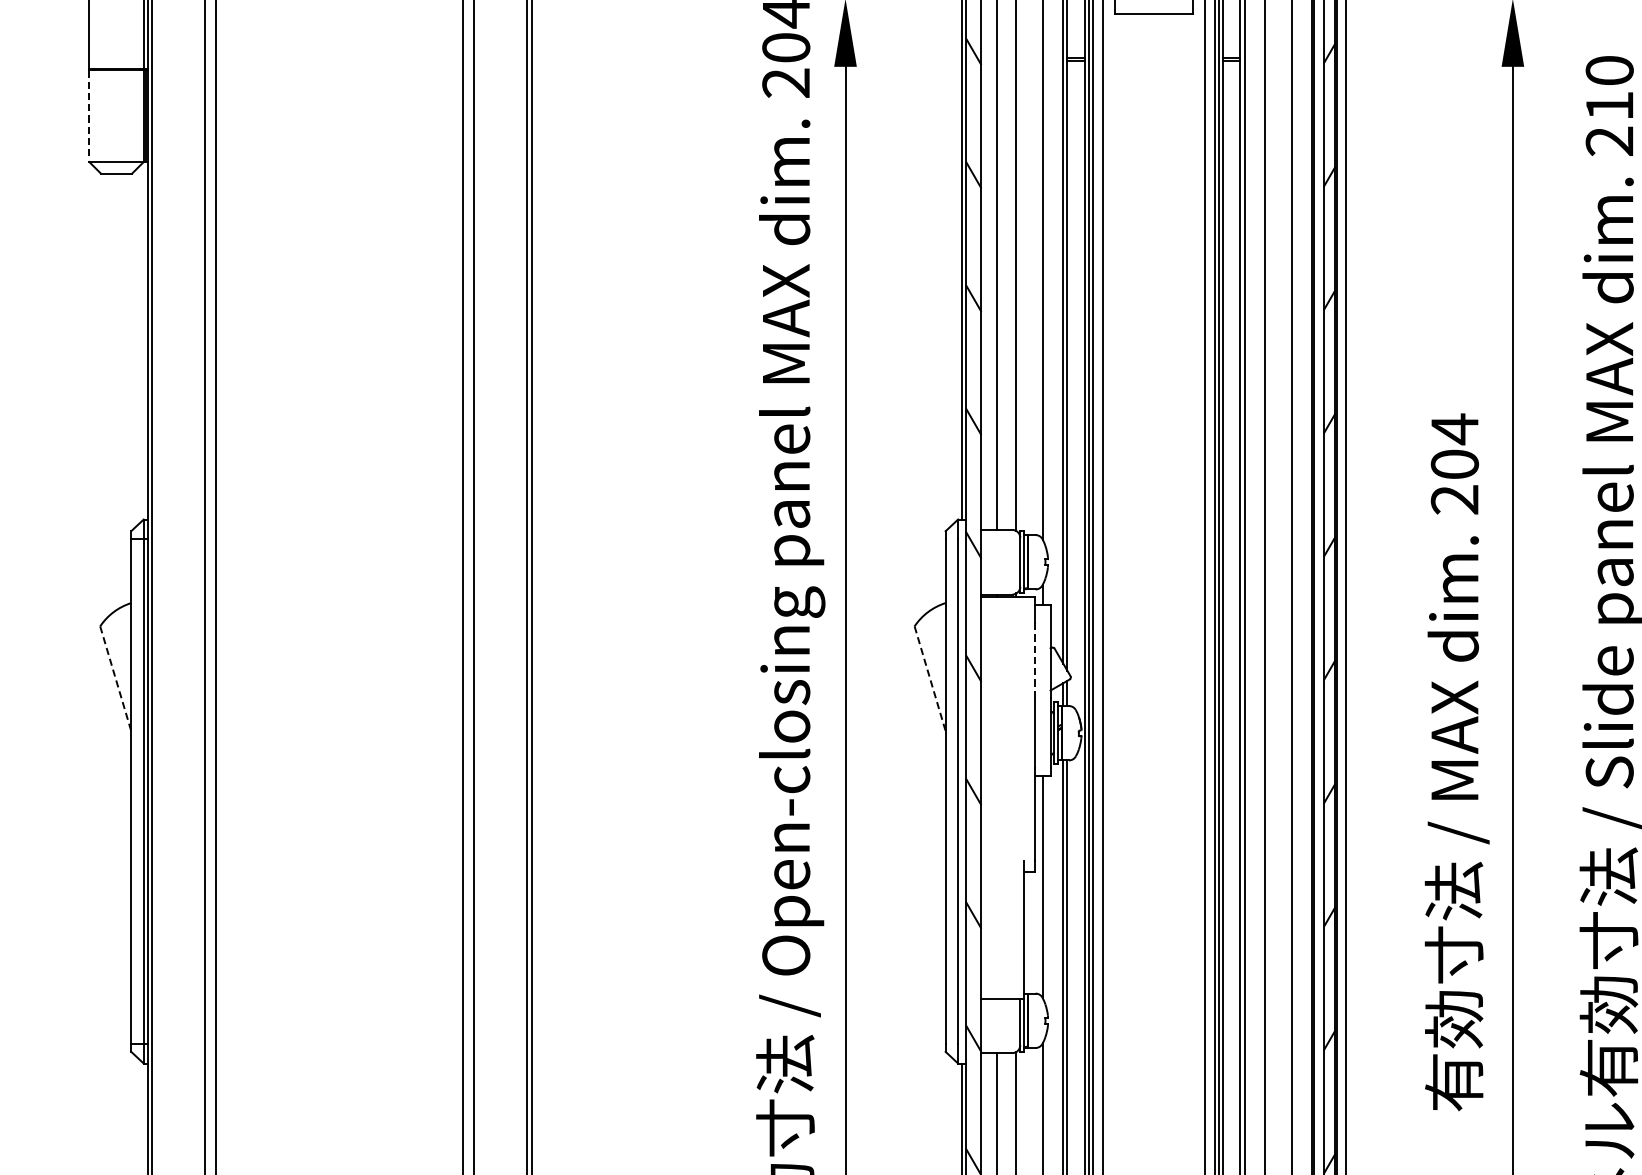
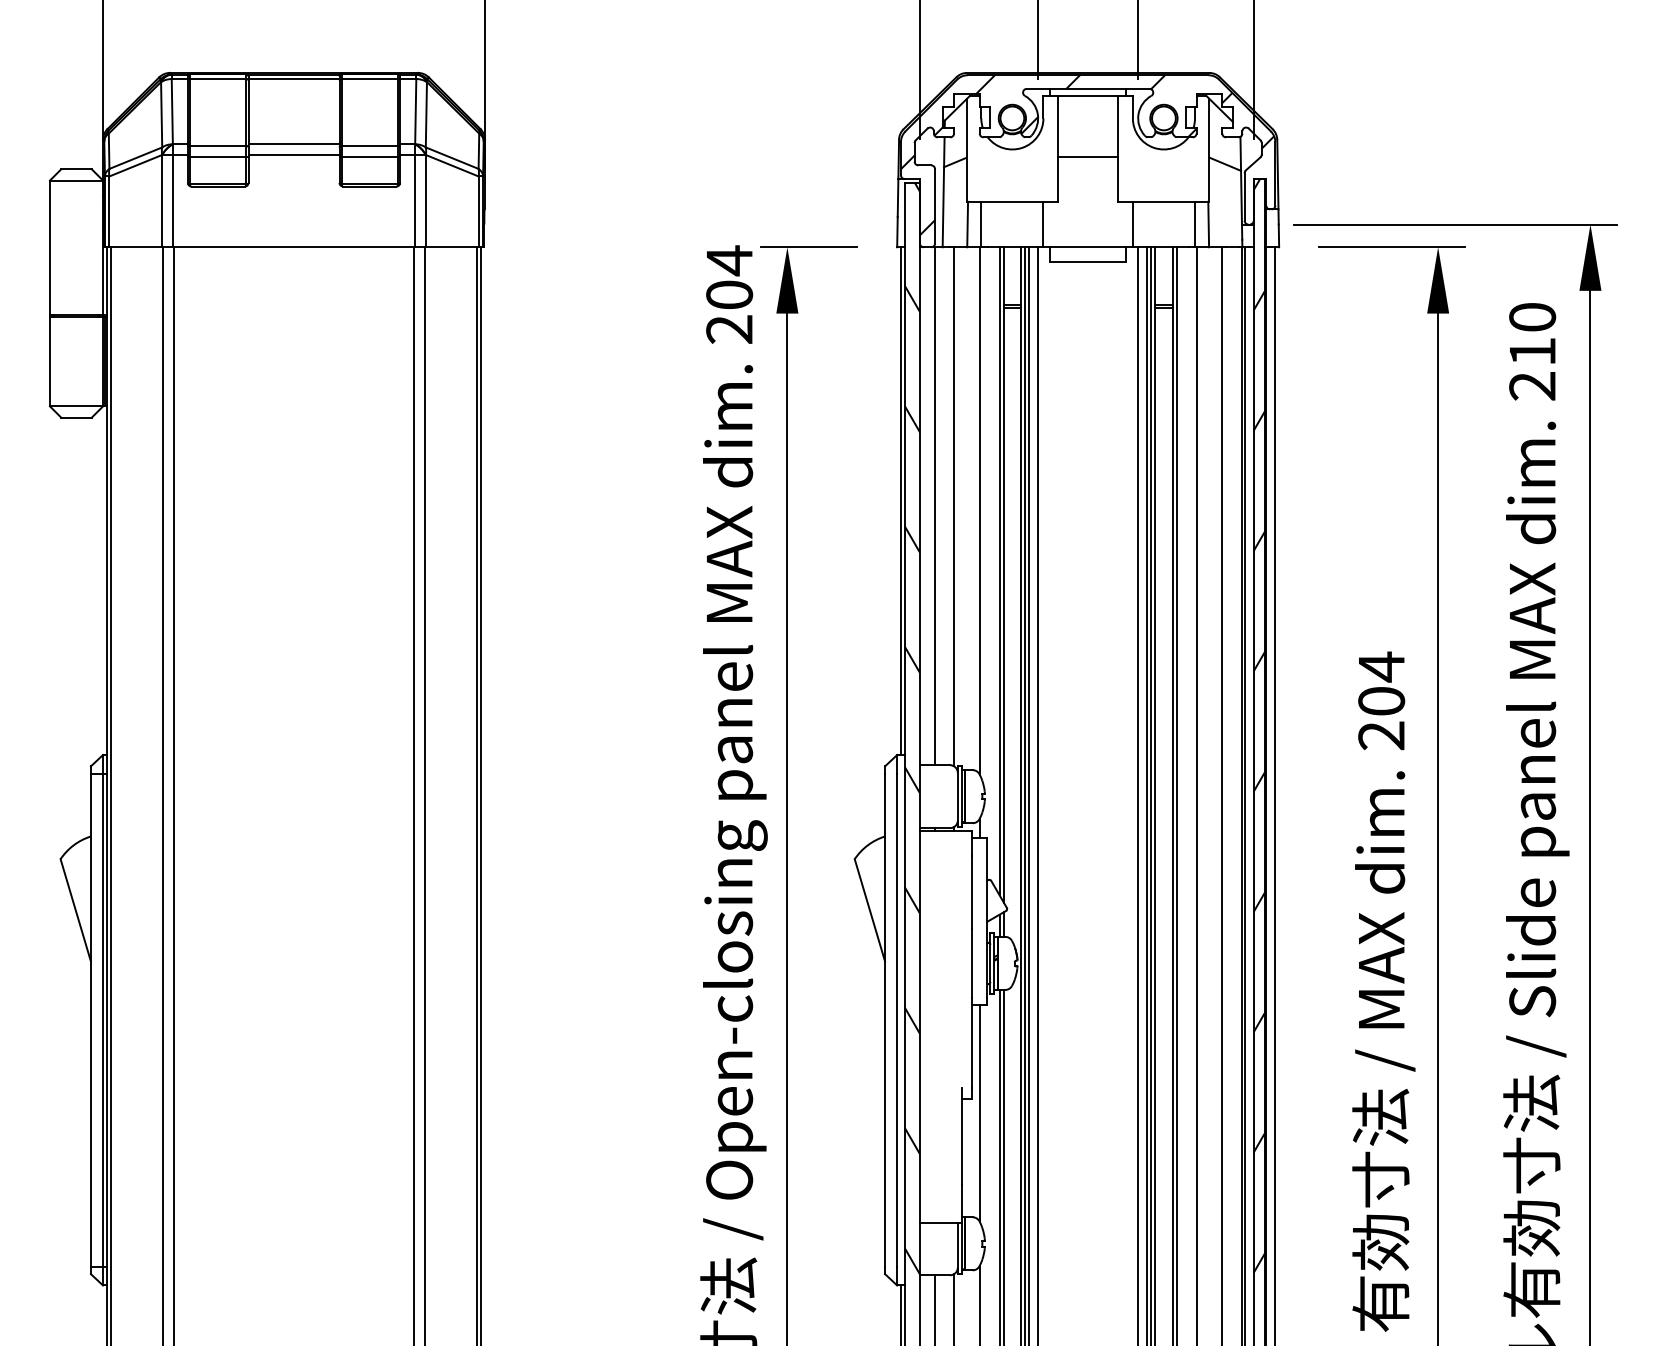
line: (89, 115) -> (50, 361), dashed -> solid
line: (1035, 660) -> (972, 892), dashed -> solid
line: (115, 678) -> (75, 910), dashed -> solid
line: (930, 678) -> (870, 910), dashed -> solid

